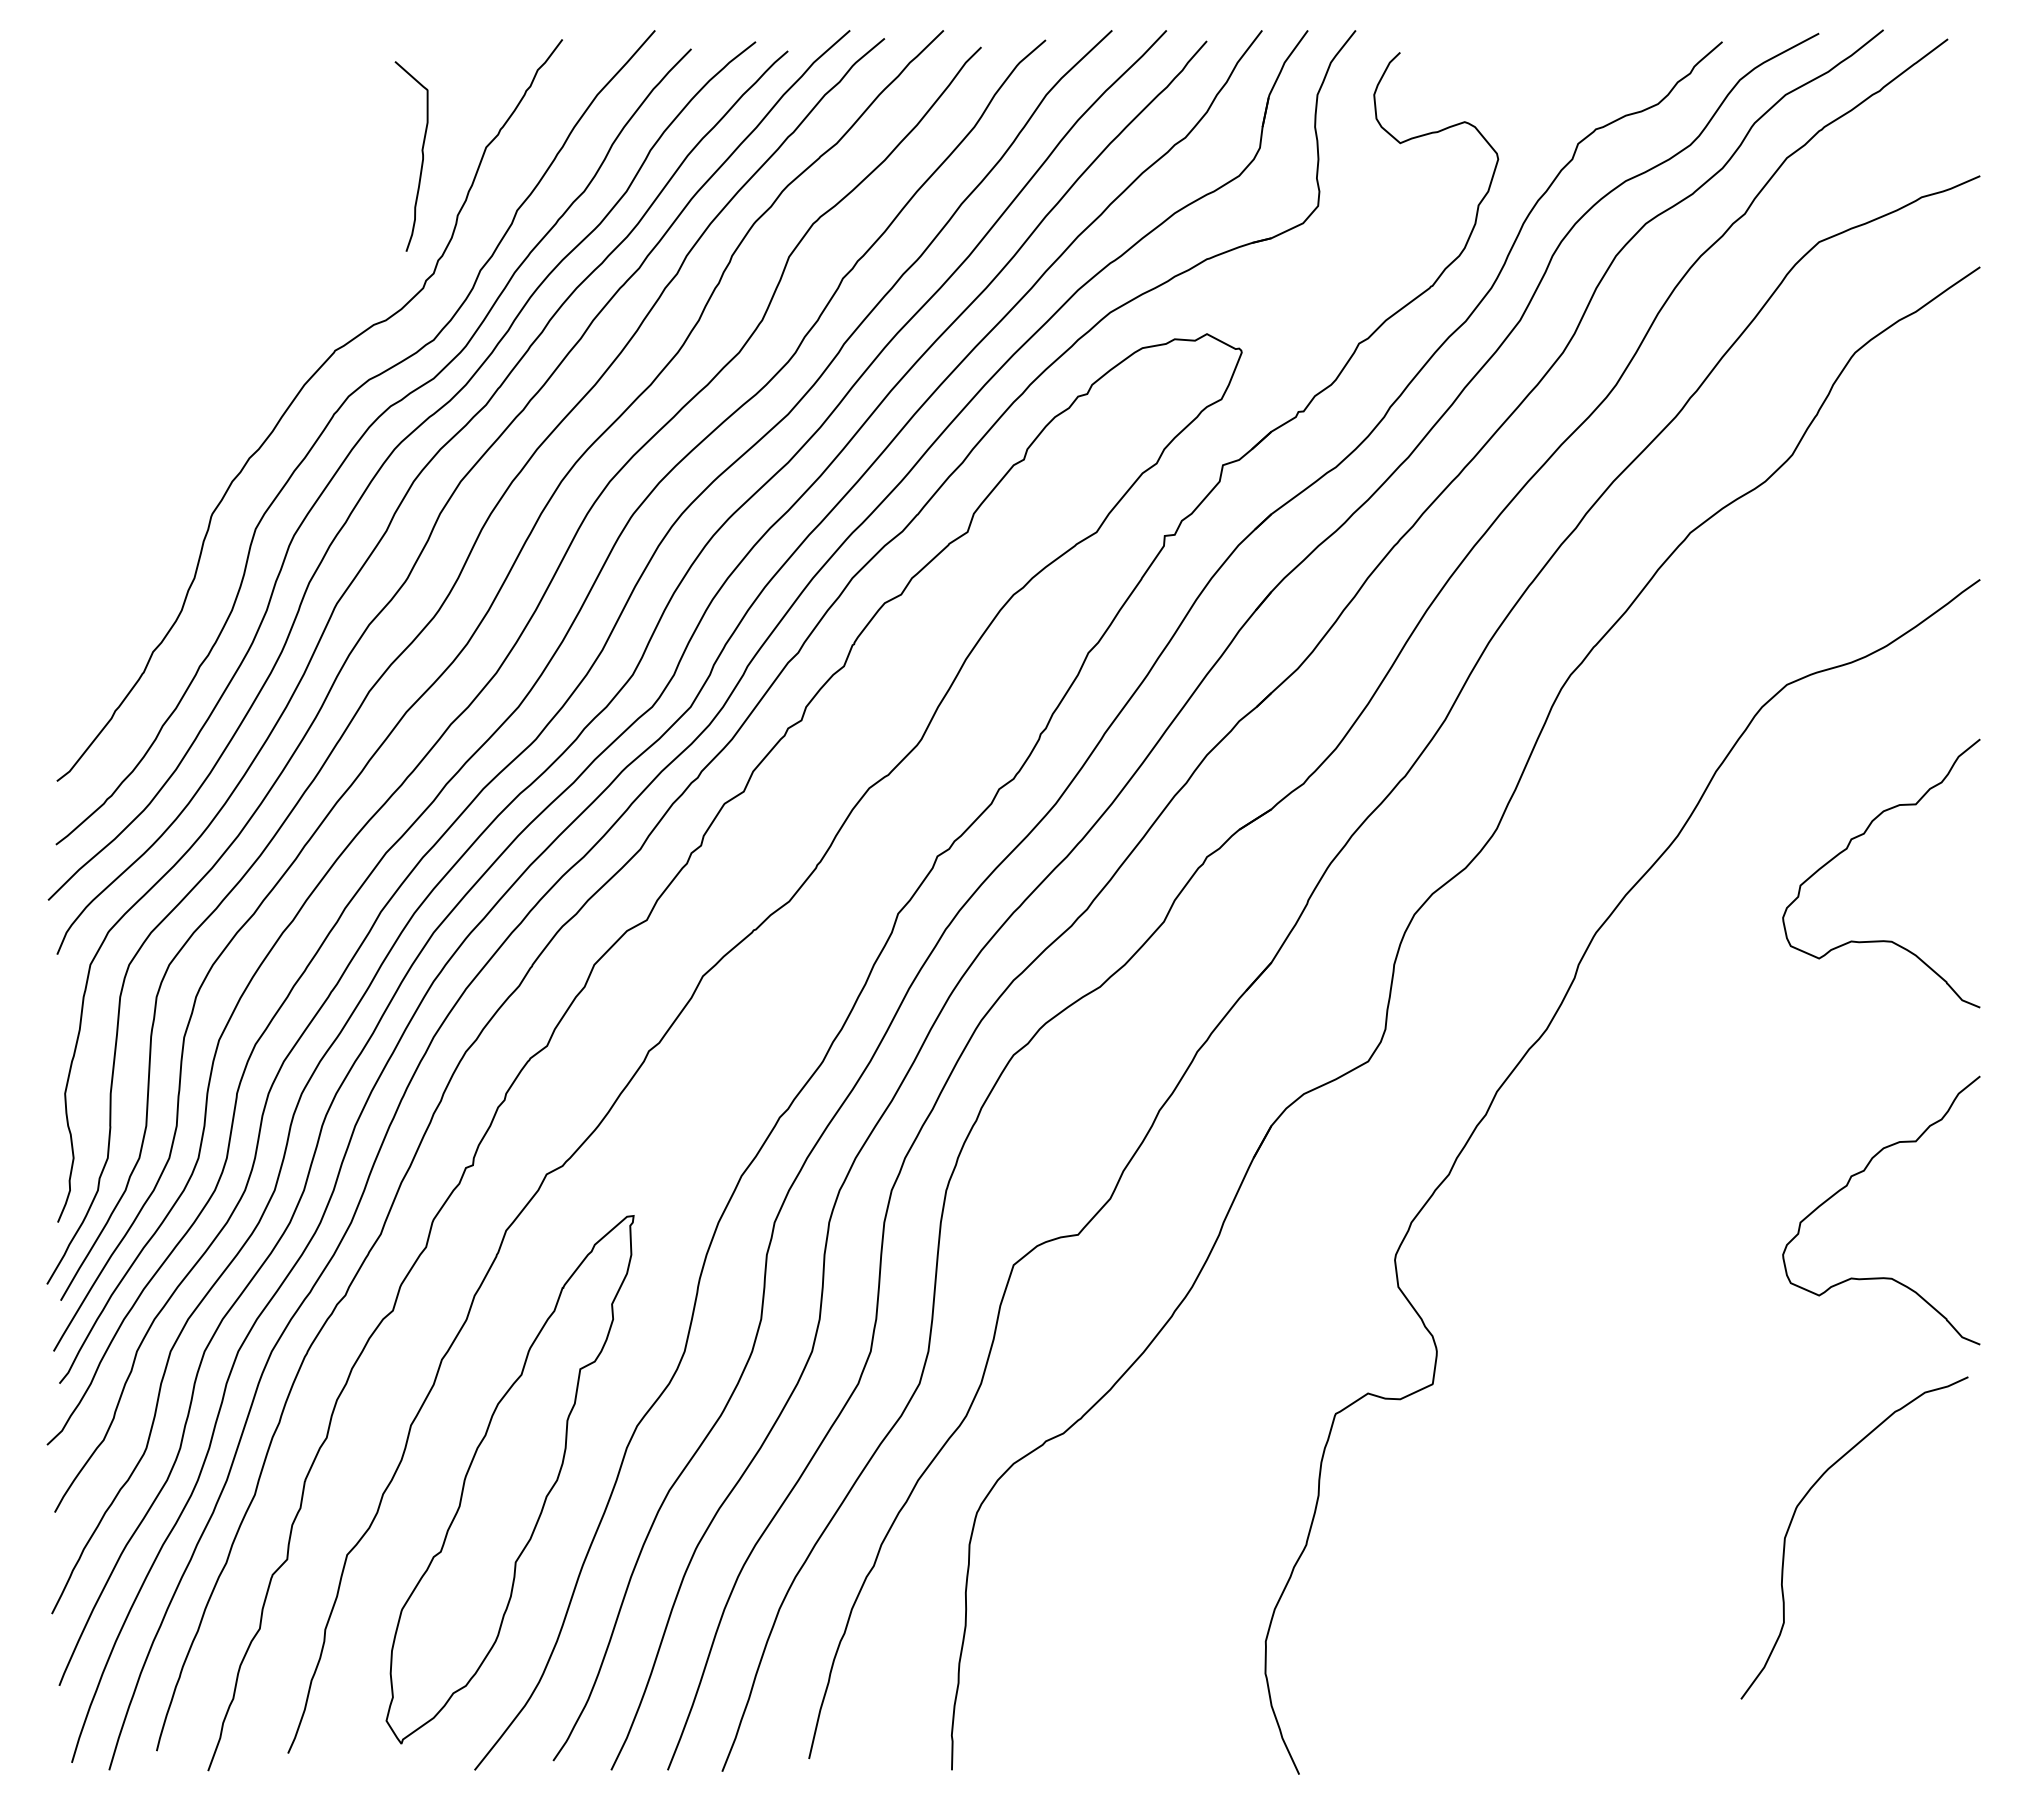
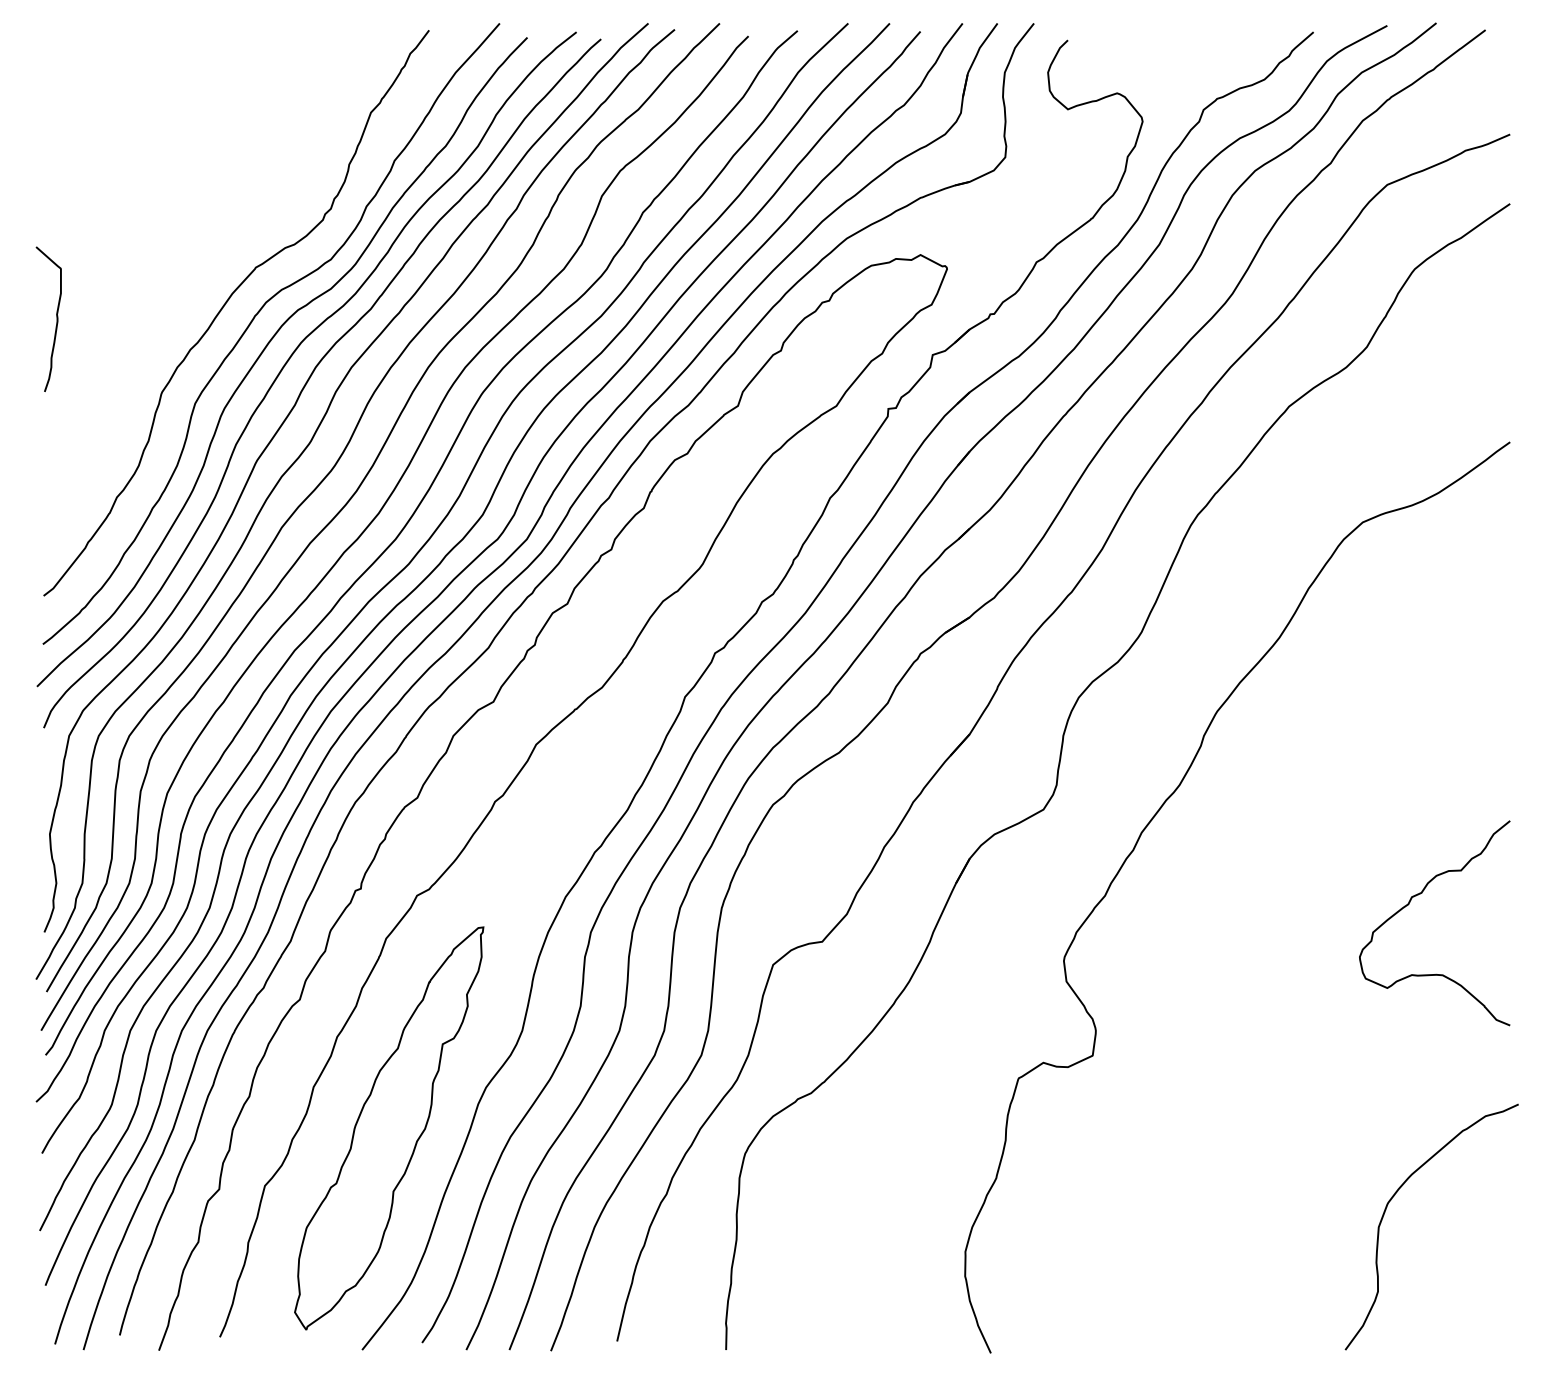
curve: (421, 152) -> (56, 316), moved
curve: (1847, 849) -> (1408, 647), removed
curve: (1802, 1501) -> (1392, 1199), moved

